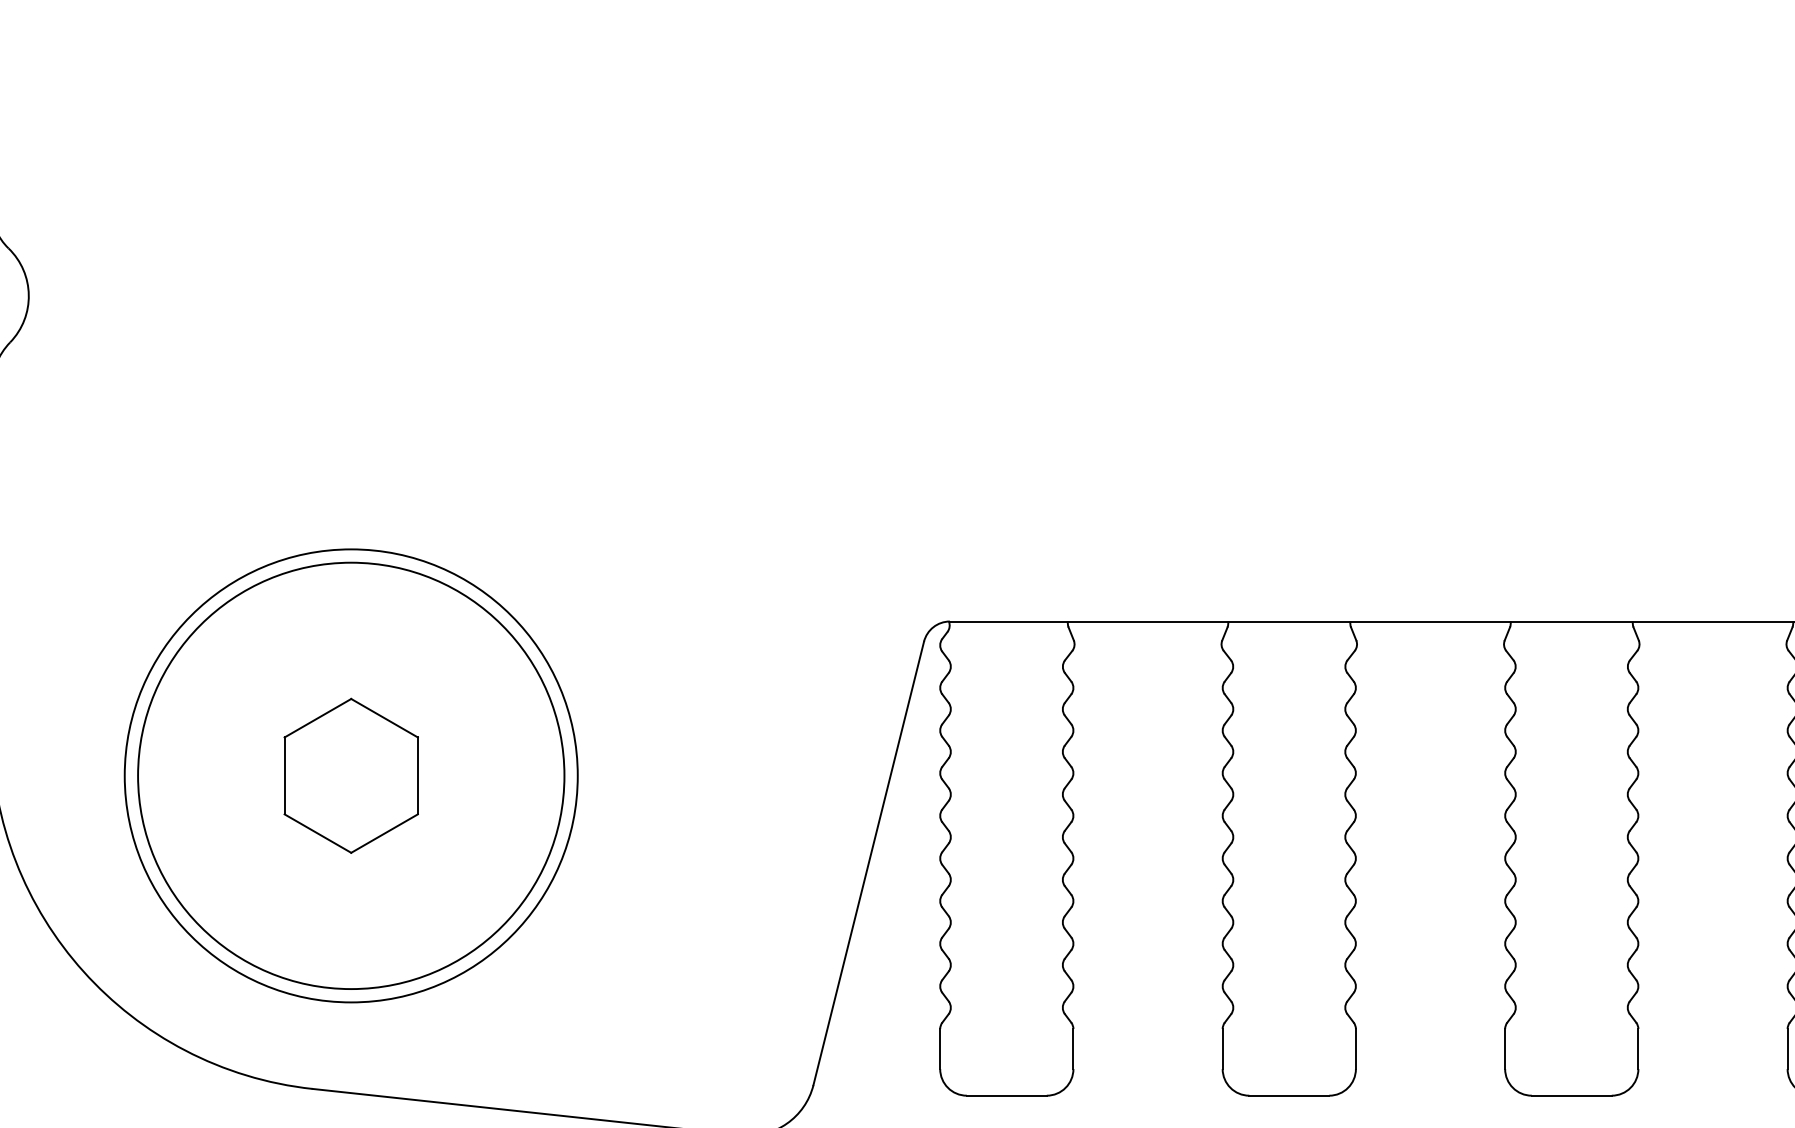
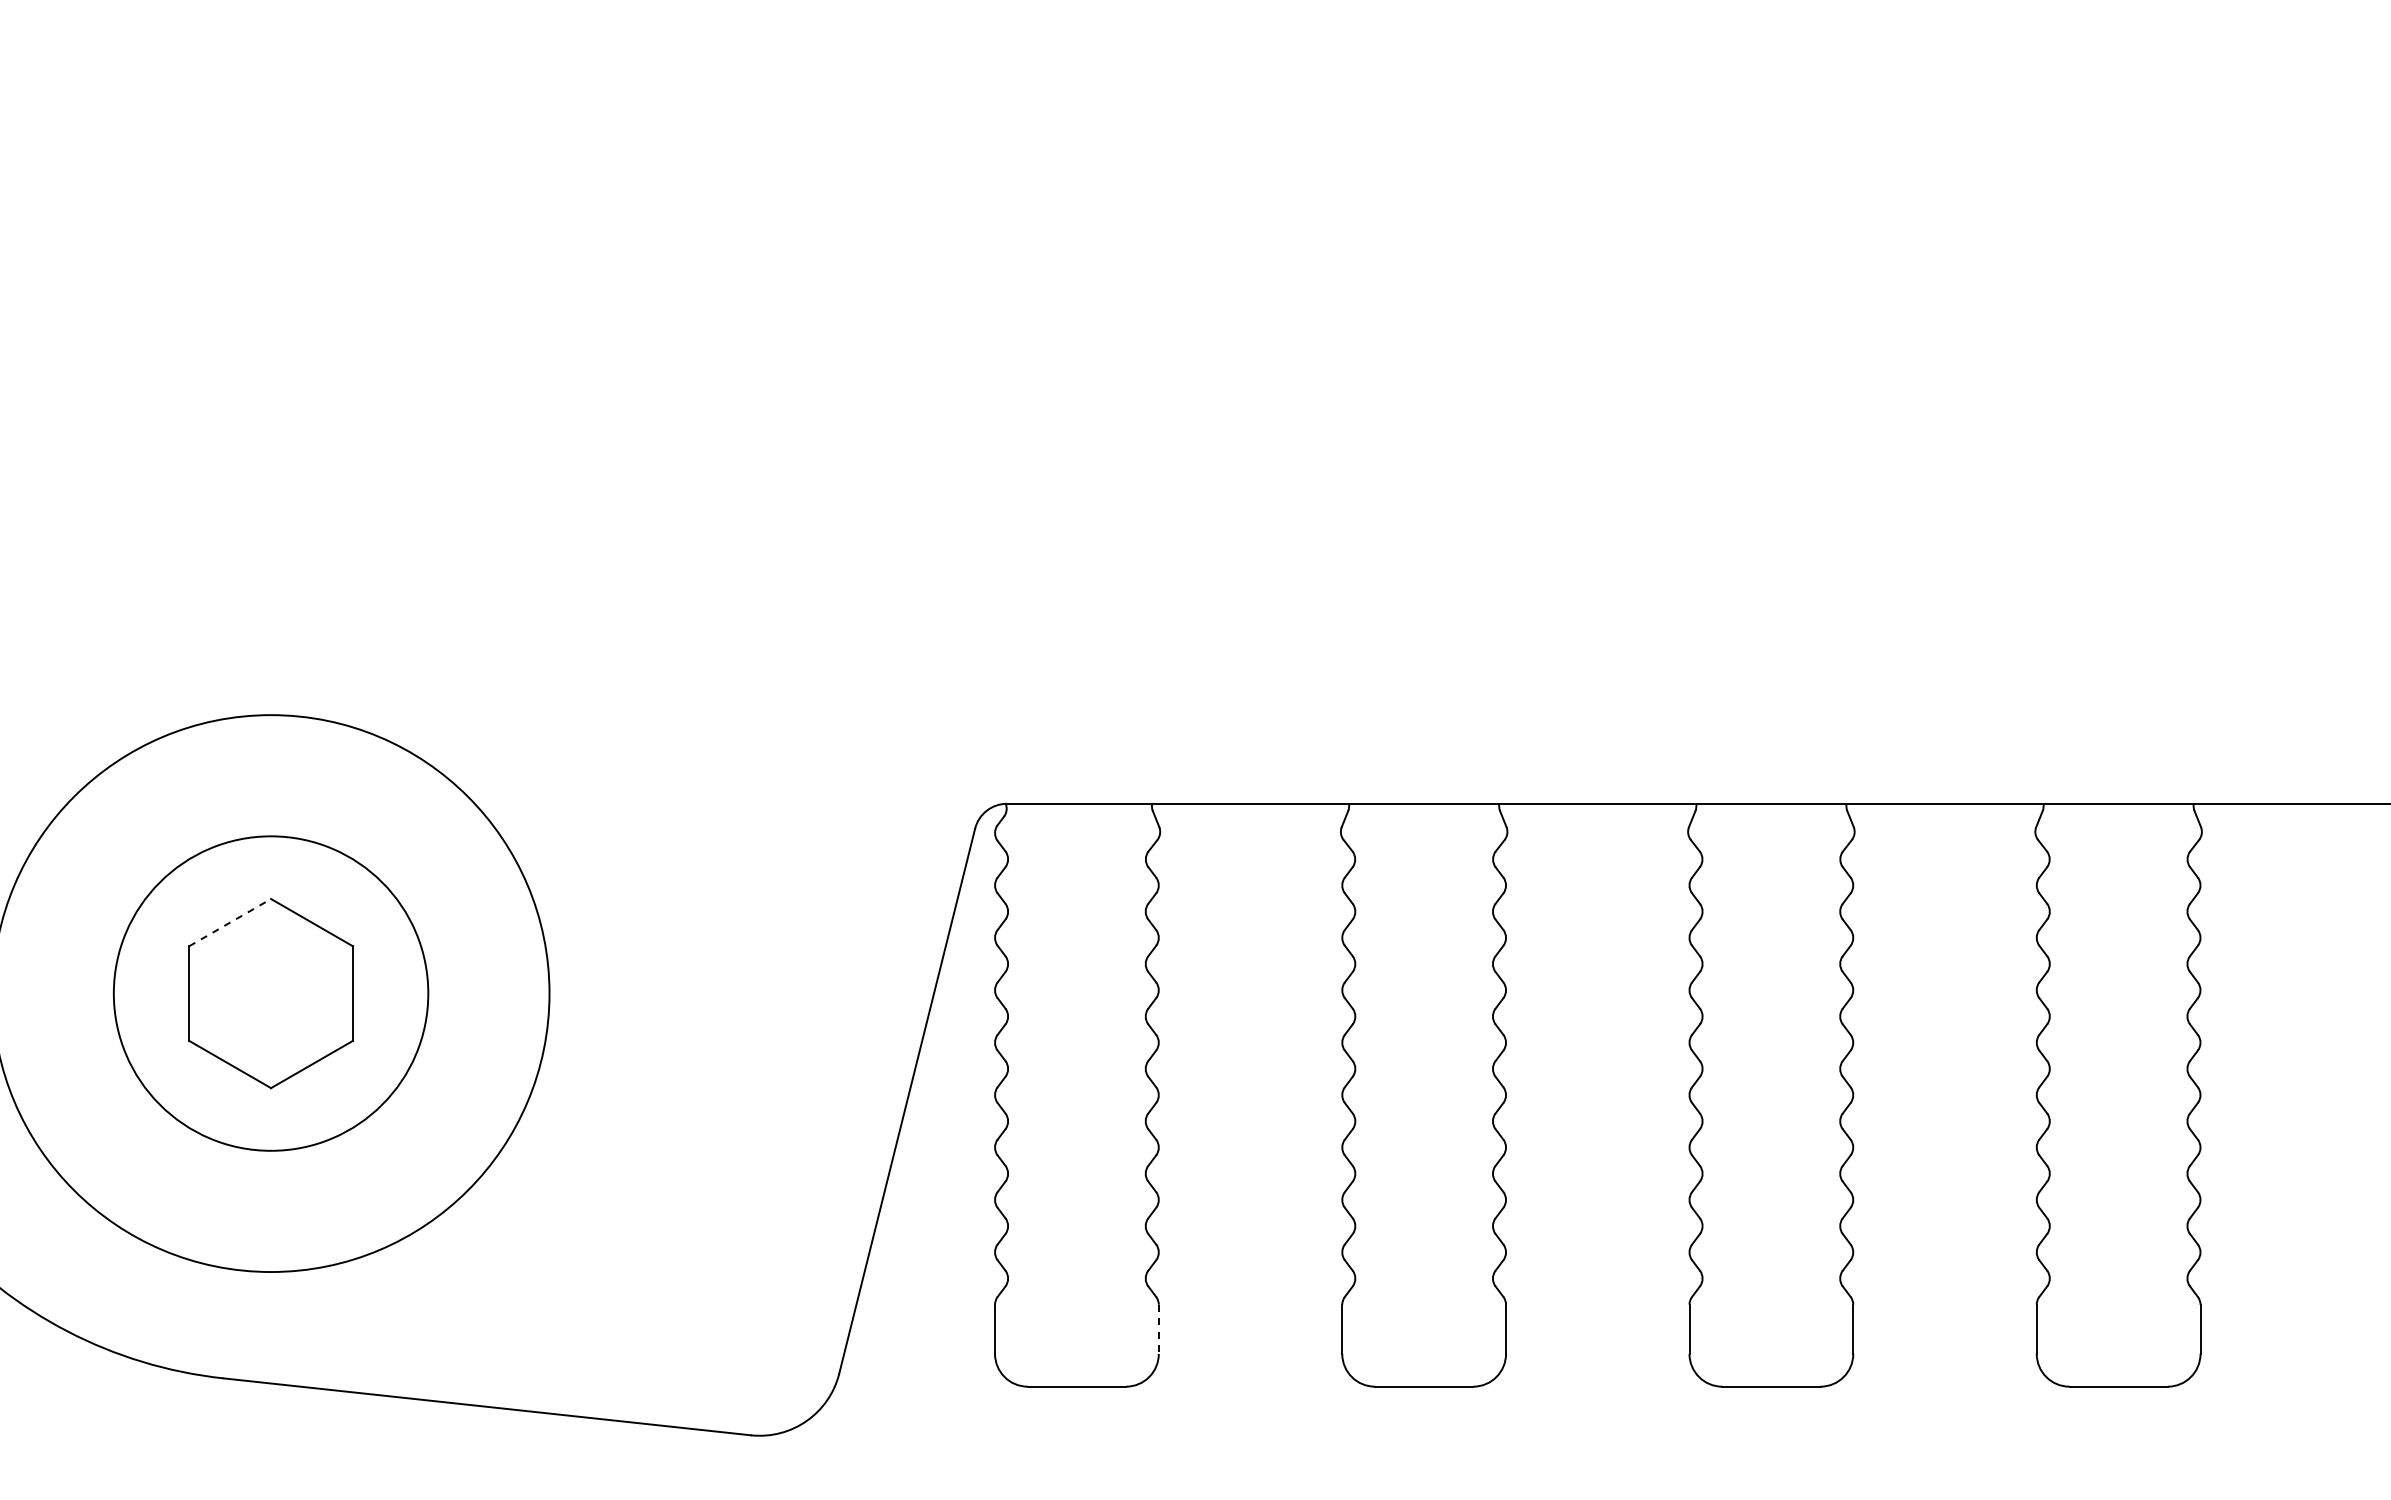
line: (318, 718) -> (230, 922), solid -> dashed
circle: (351, 775) -> (271, 993), size x0.6
line: (1073, 1049) -> (1158, 1329), solid -> dashed

